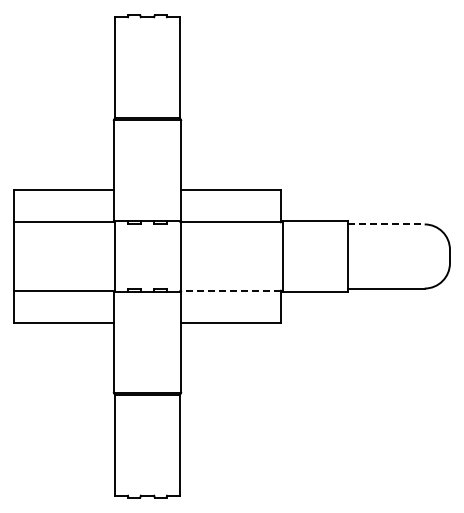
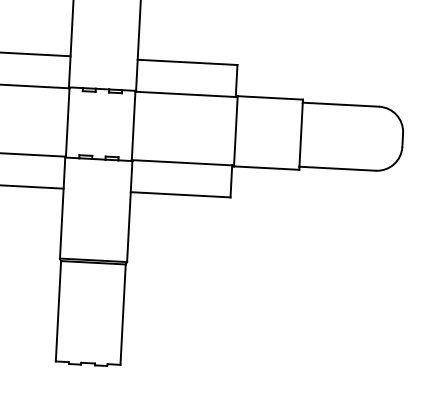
line: (386, 224) -> (341, 104), dashed -> solid
line: (230, 290) -> (181, 162), dashed -> solid

